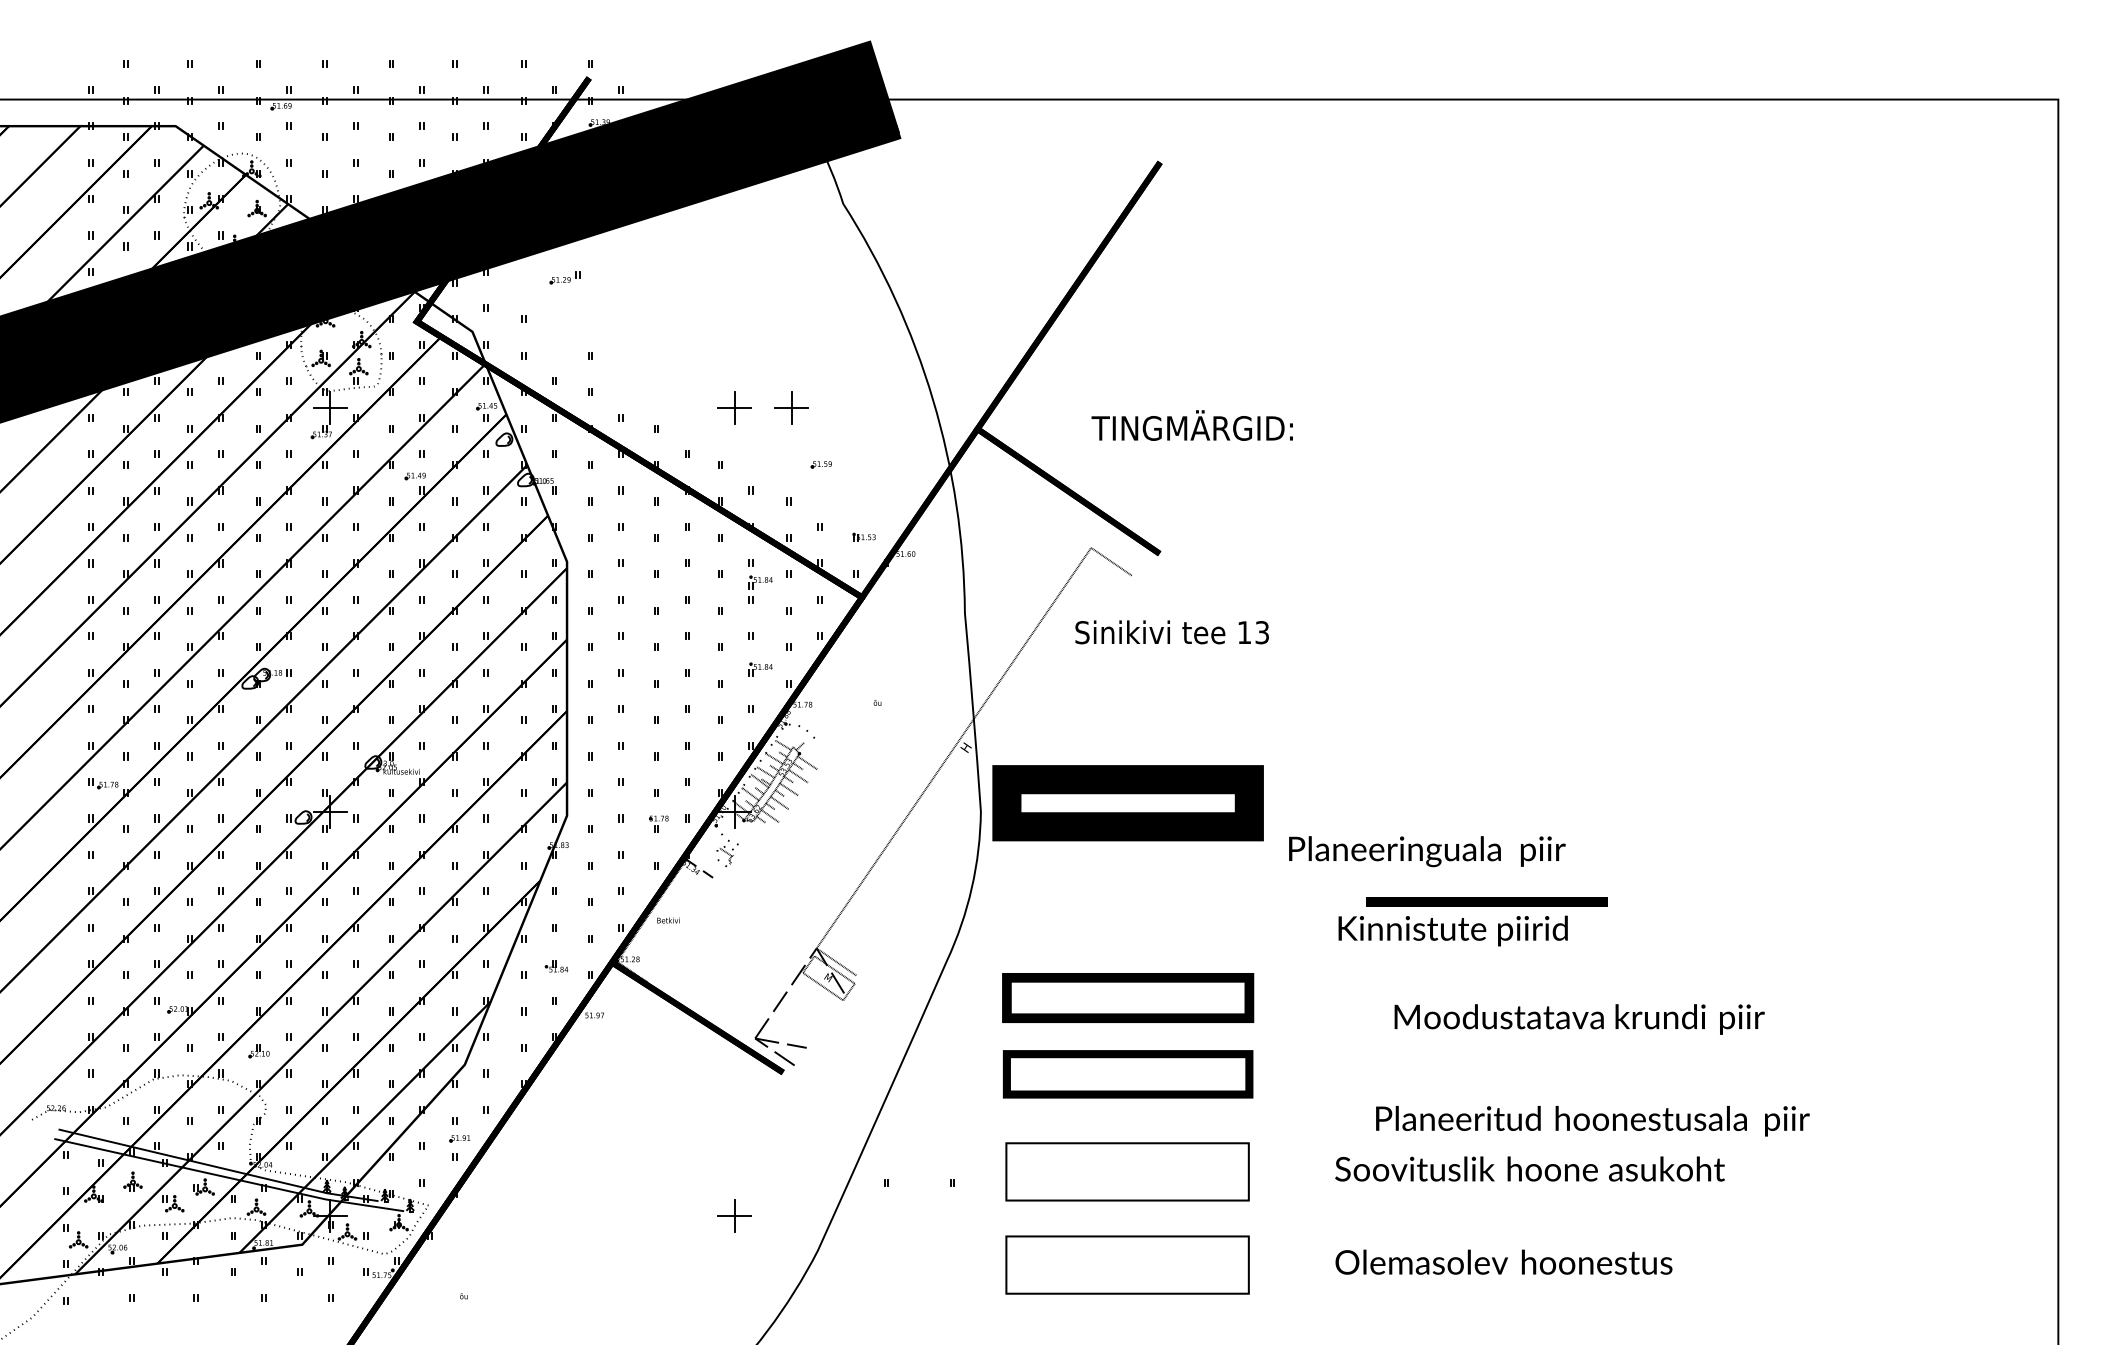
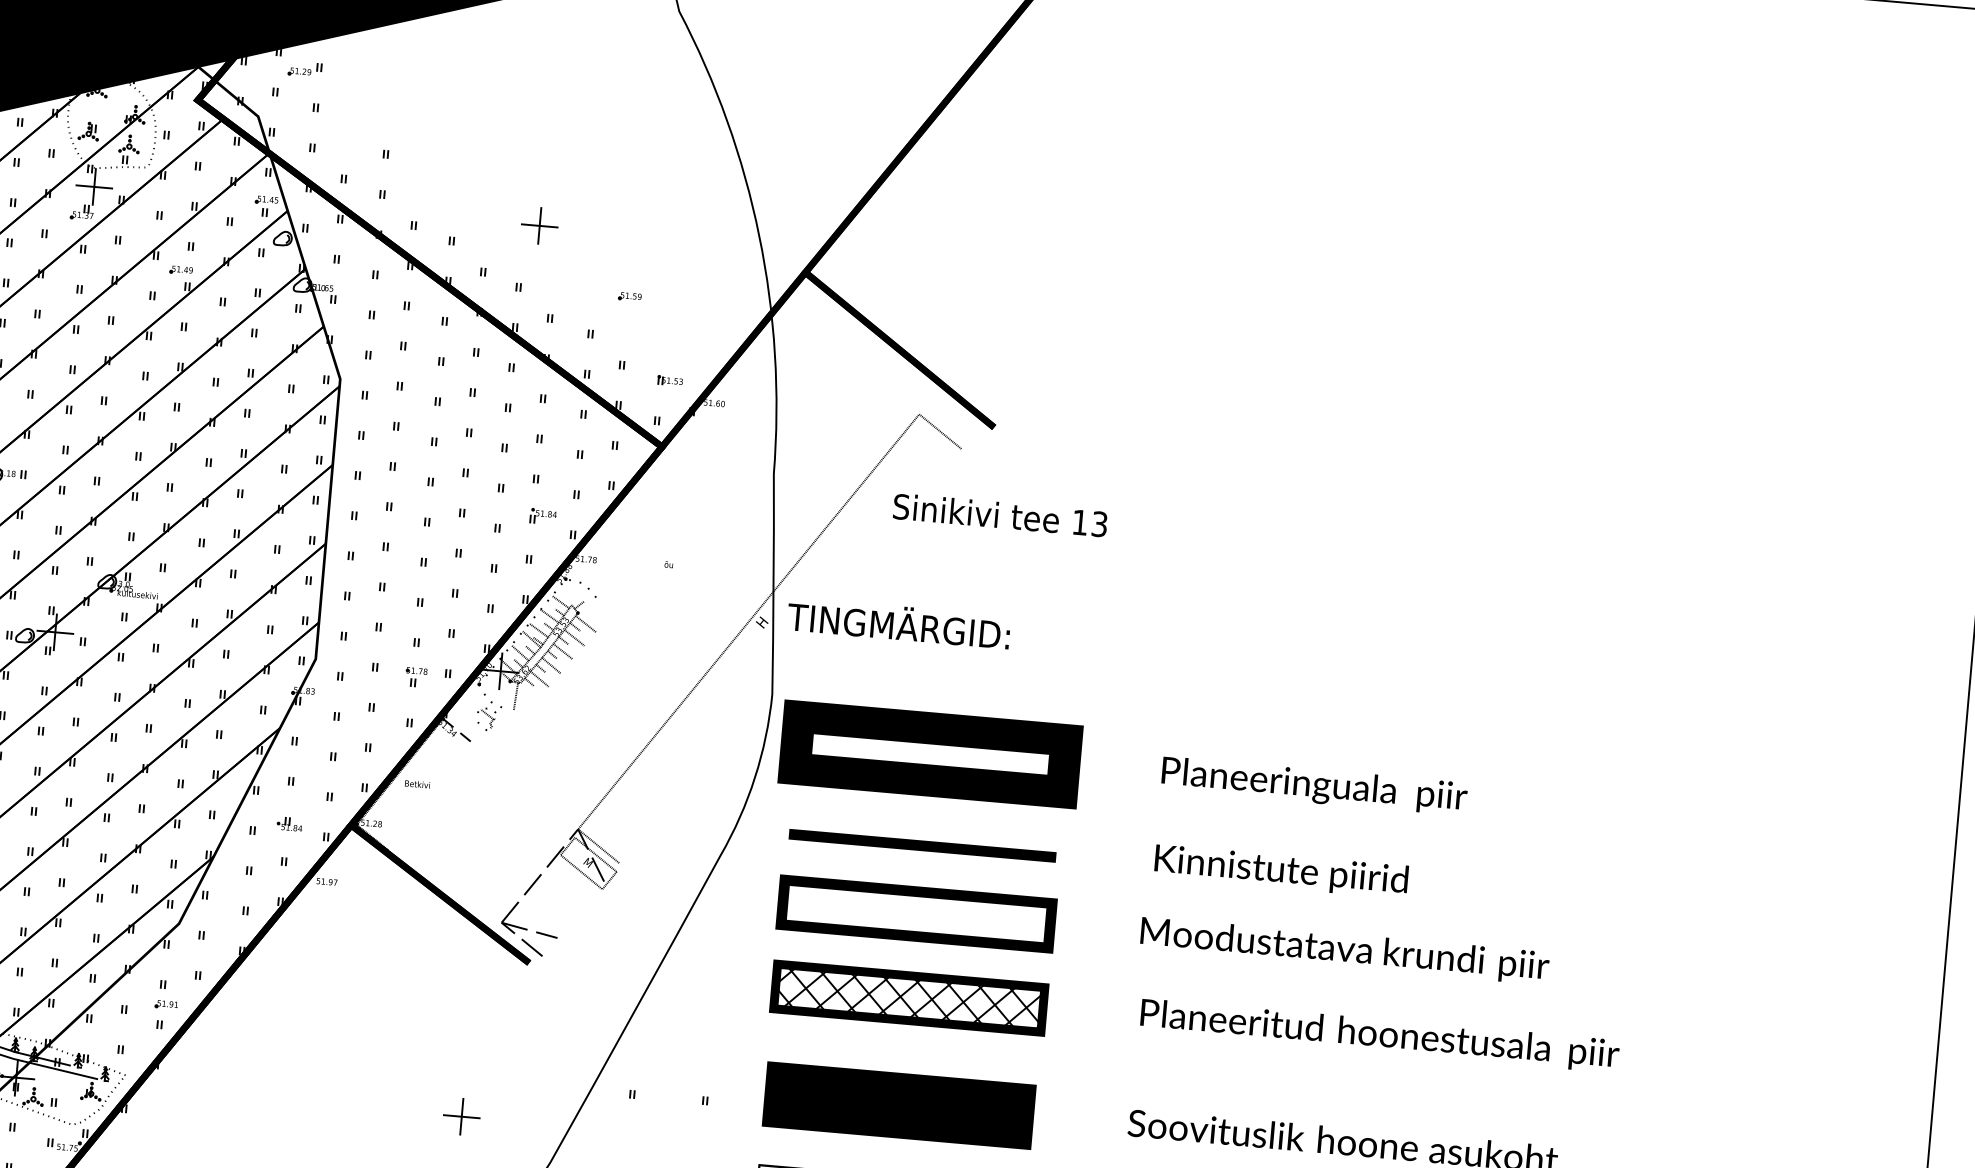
part: (564, 277) -> (304, 69), moved
part: (791, 407) -> (602, 230), removed
text: (1191, 425) -> (898, 623), moved
part: (760, 582) -> (551, 420), removed
part: (1127, 803) -> (929, 754), moved
line: (750, 833) -> (516, 696), added
text: (1427, 851) -> (1314, 786), moved
line: (1486, 901) -> (921, 845), moved
text: (1579, 1019) -> (1344, 950), moved
hatch: (1126, 1074) -> (907, 998), added
text: (1592, 1121) -> (1379, 1036), moved
fill: (1127, 1171) -> (899, 1105), added

